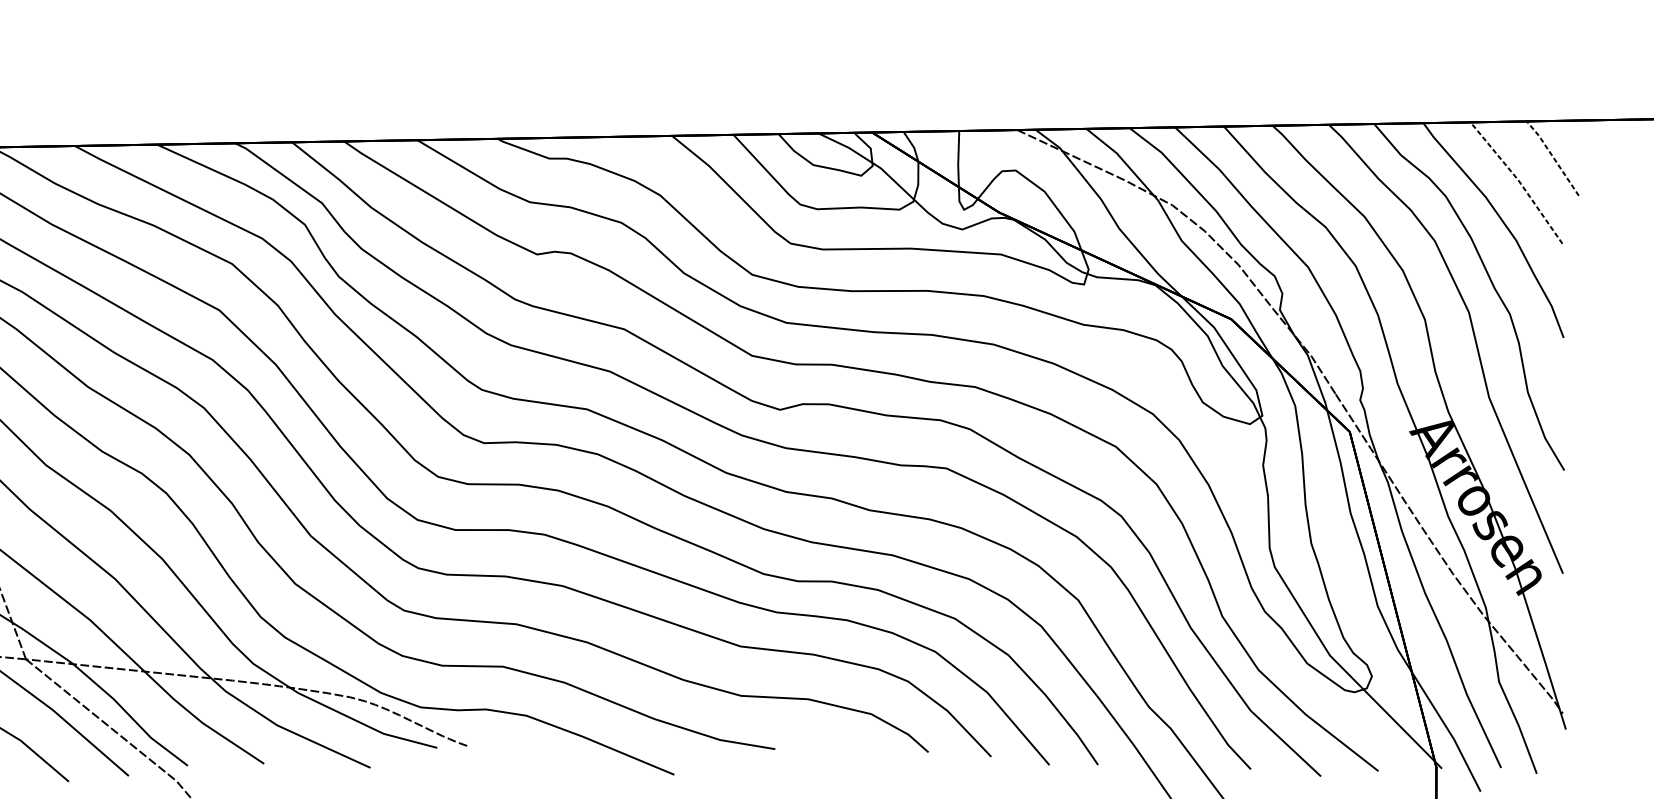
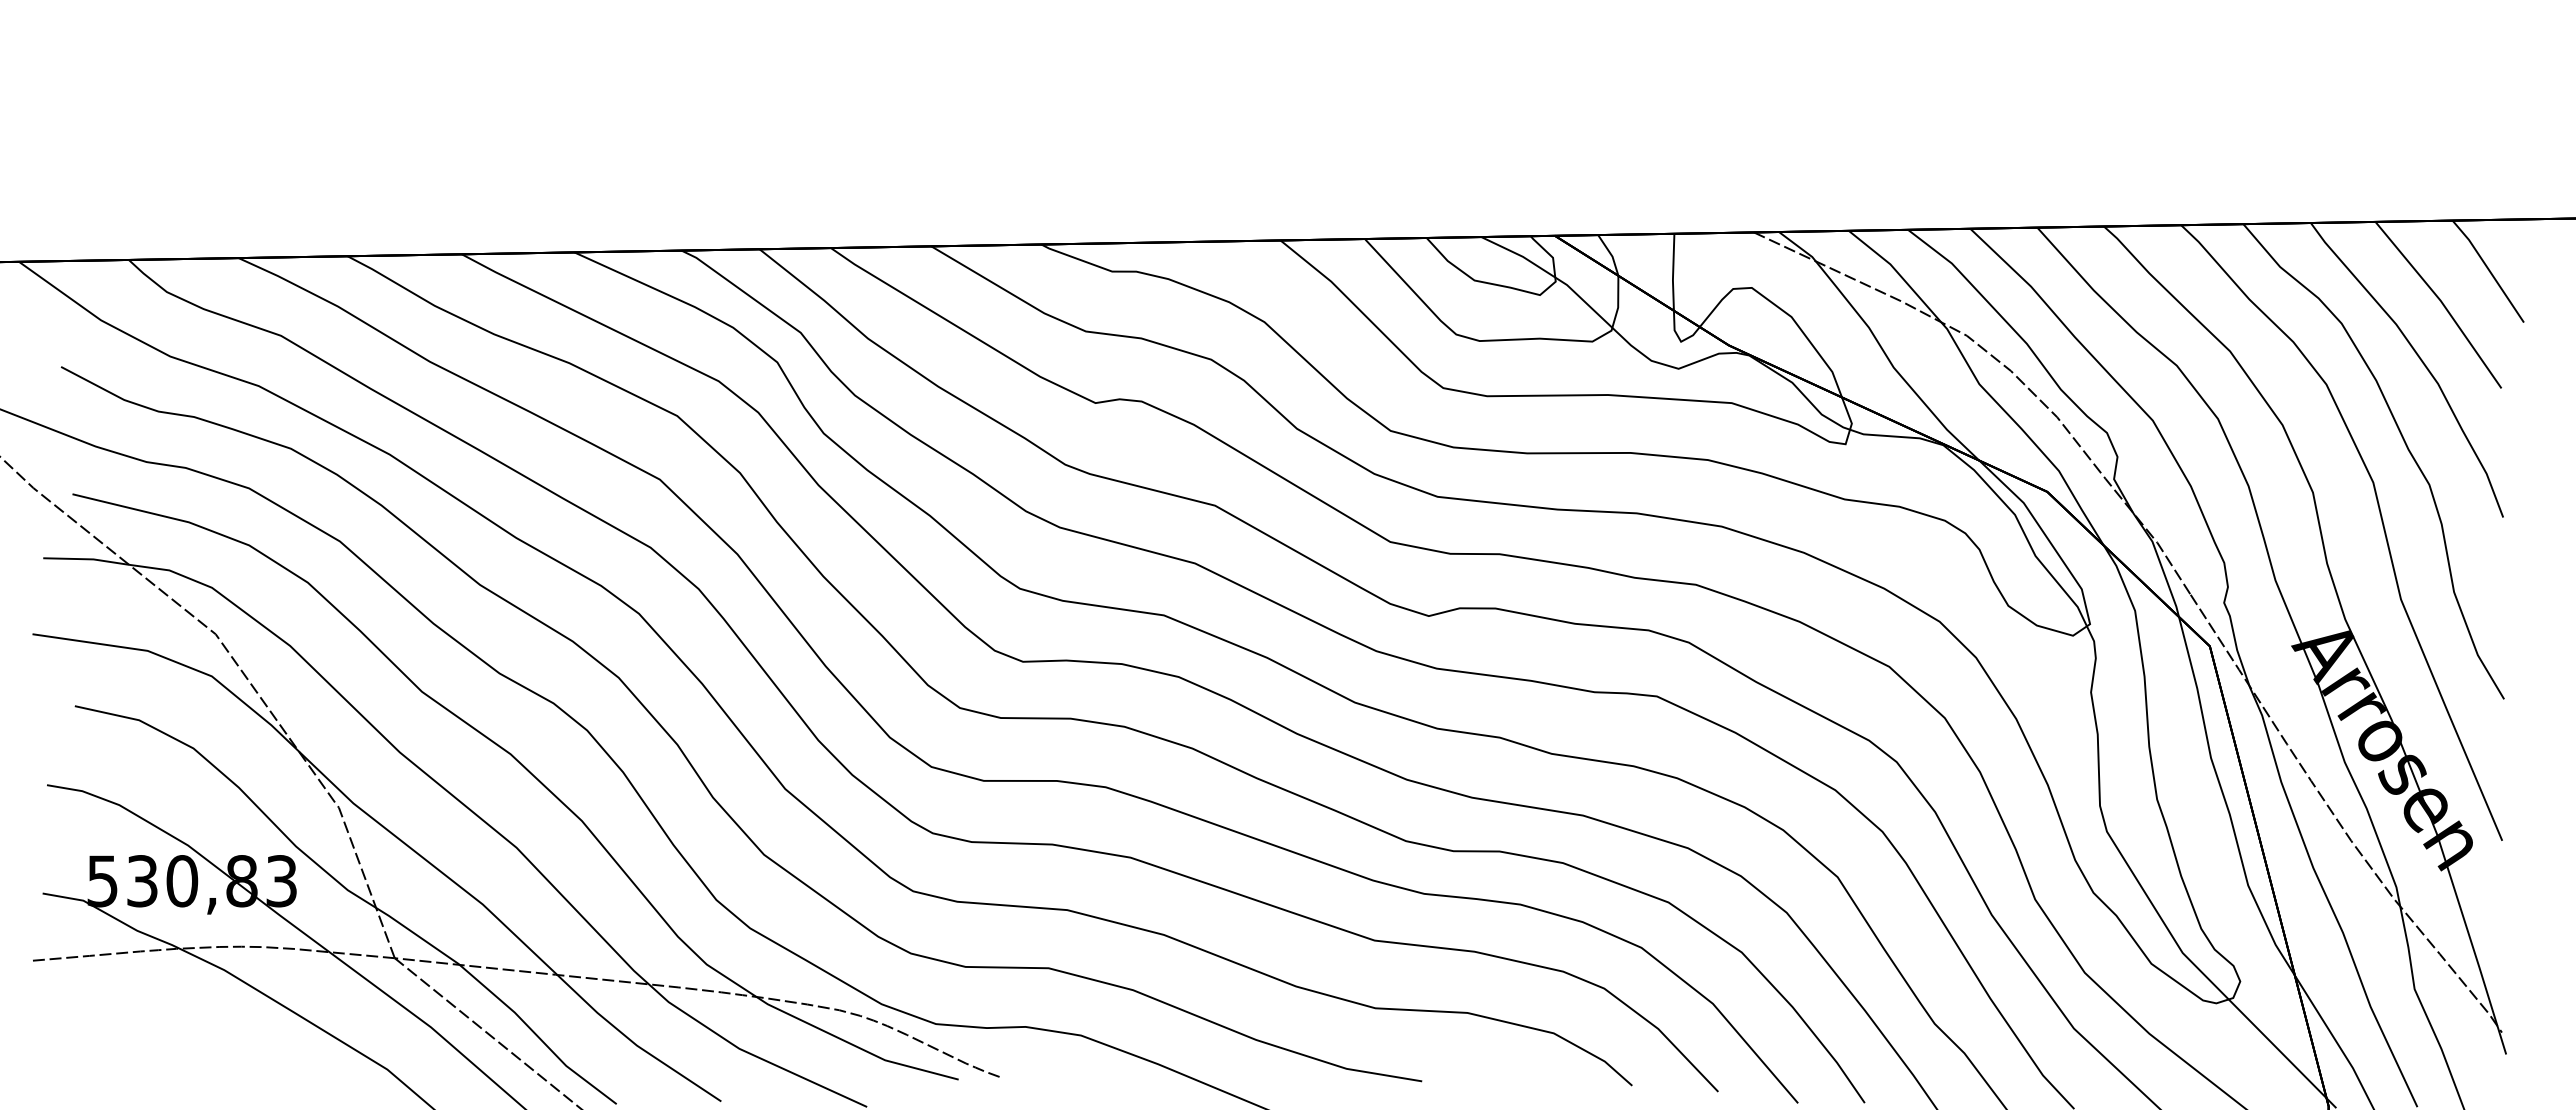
line: (1552, 157) -> (2488, 269), dashed -> solid
line: (1518, 180) -> (2441, 301), dashed -> solid

